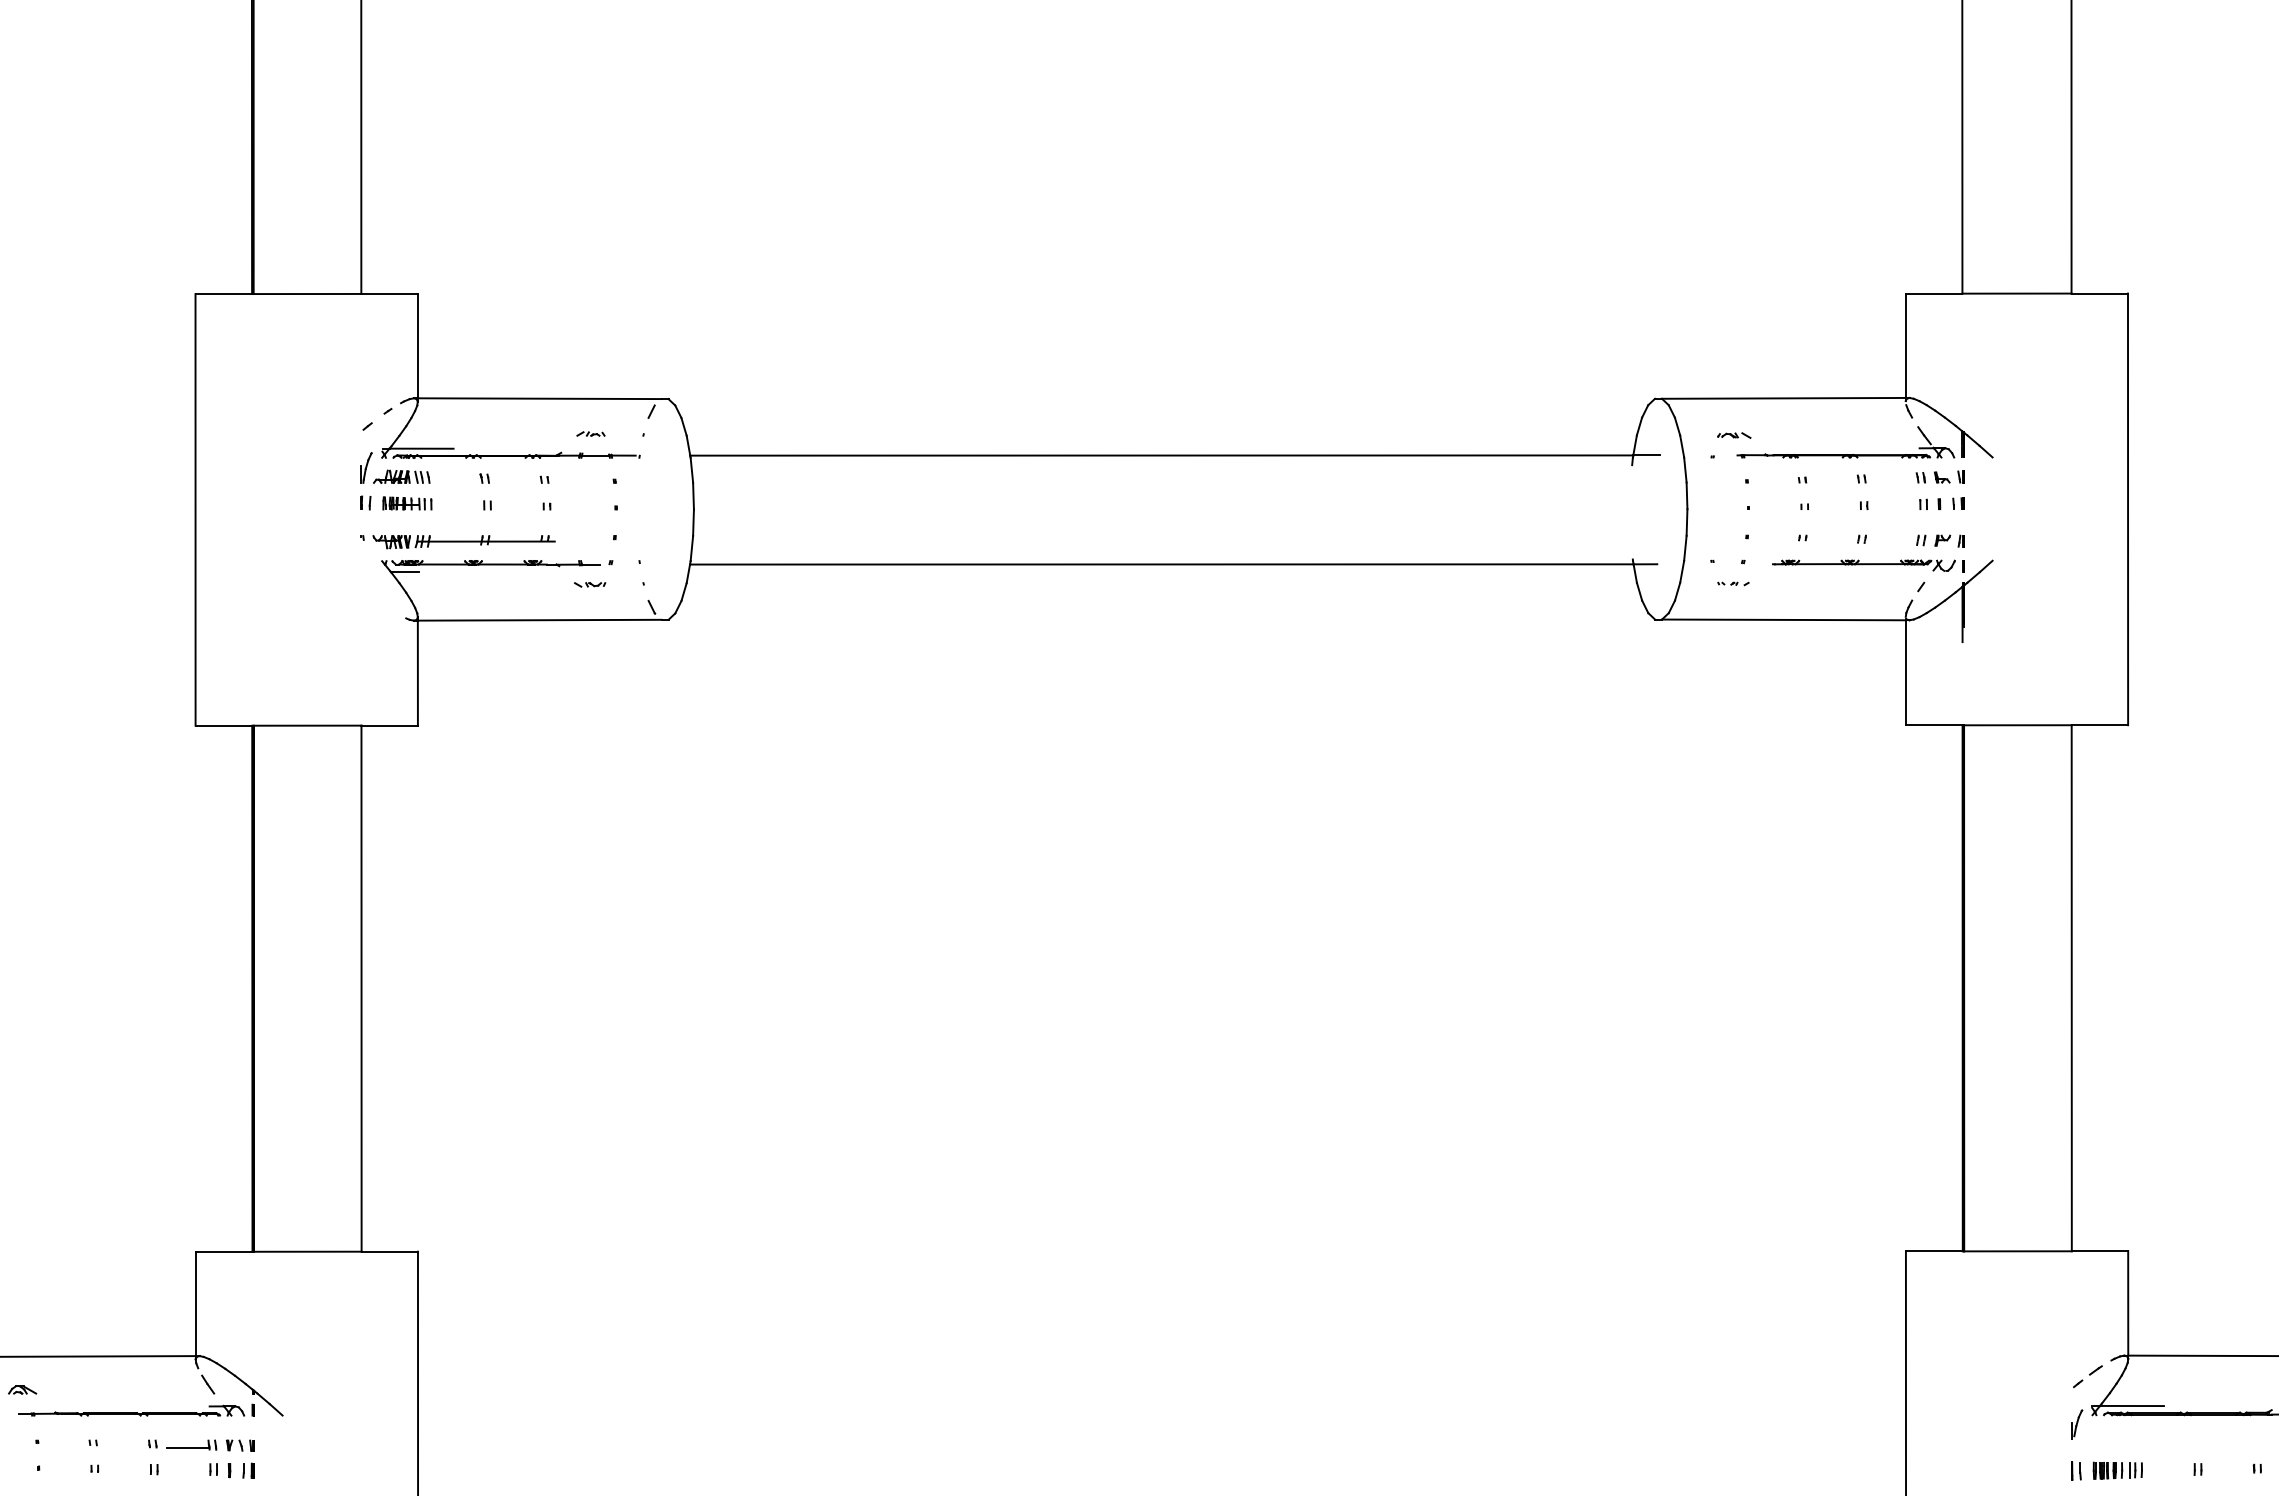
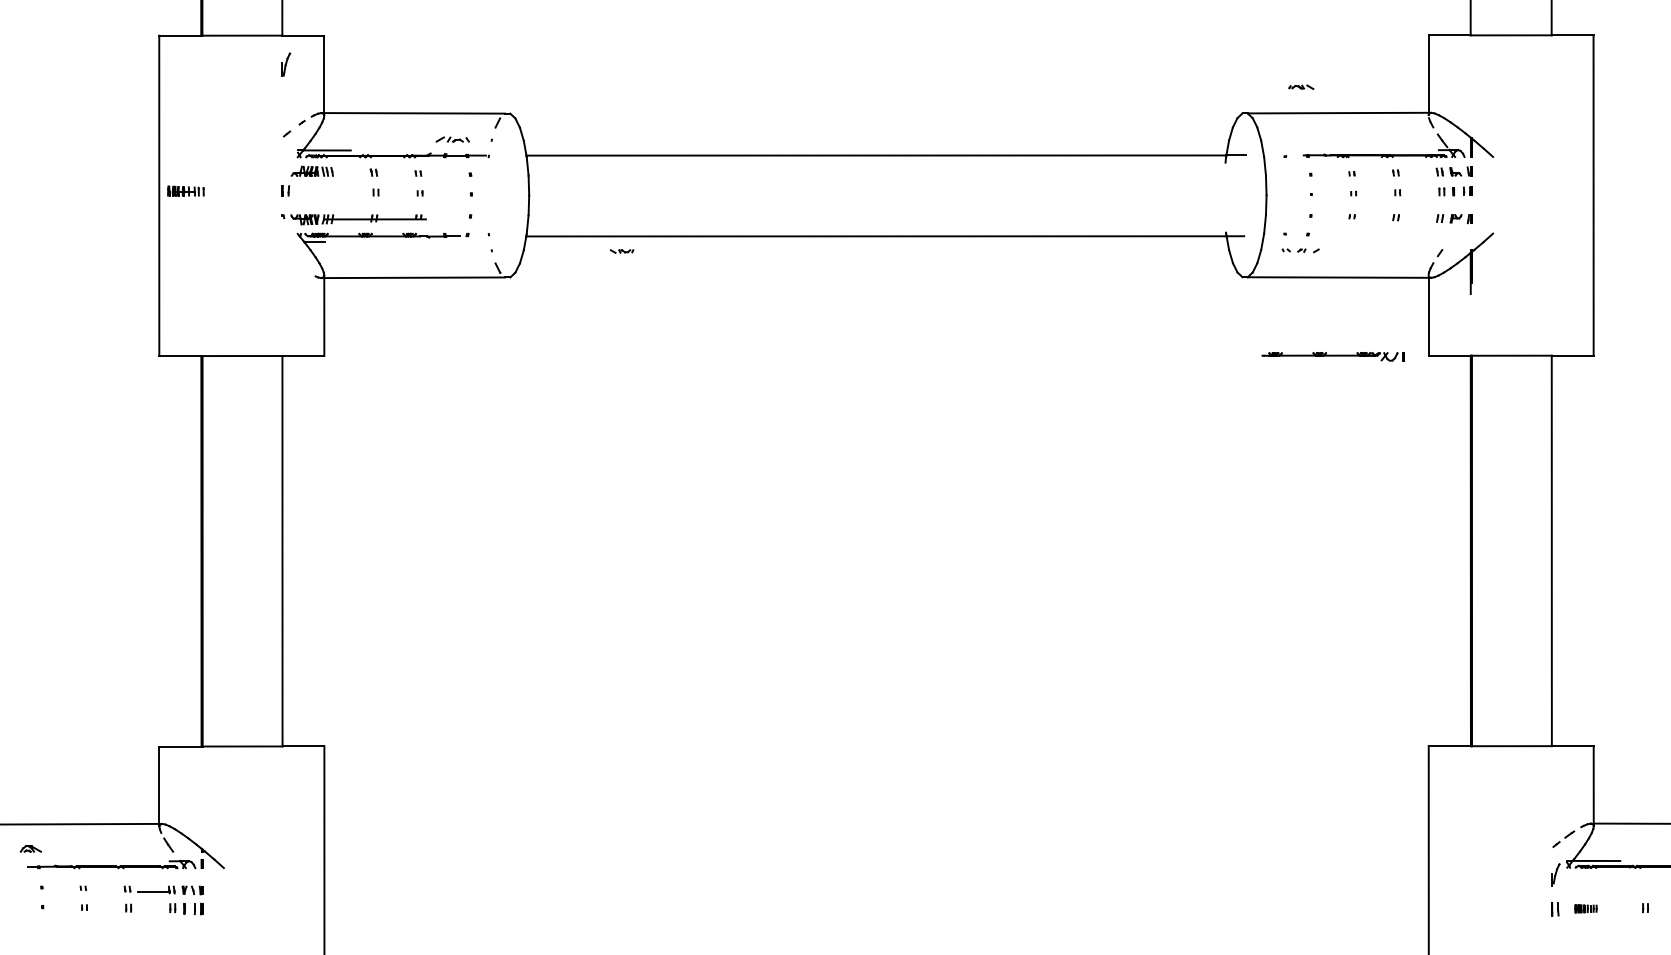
part: (590, 433) -> (452, 139), size x1.6
part: (1734, 435) -> (1301, 87), moved
part: (366, 467) -> (286, 64), moved
part: (407, 503) -> (185, 191), moved
part: (1868, 565) -> (1333, 356), moved
part: (1733, 583) -> (1300, 250), size x1.6
part: (590, 584) -> (622, 251), moved
part: (2117, 1470) -> (1585, 908), size x0.6

